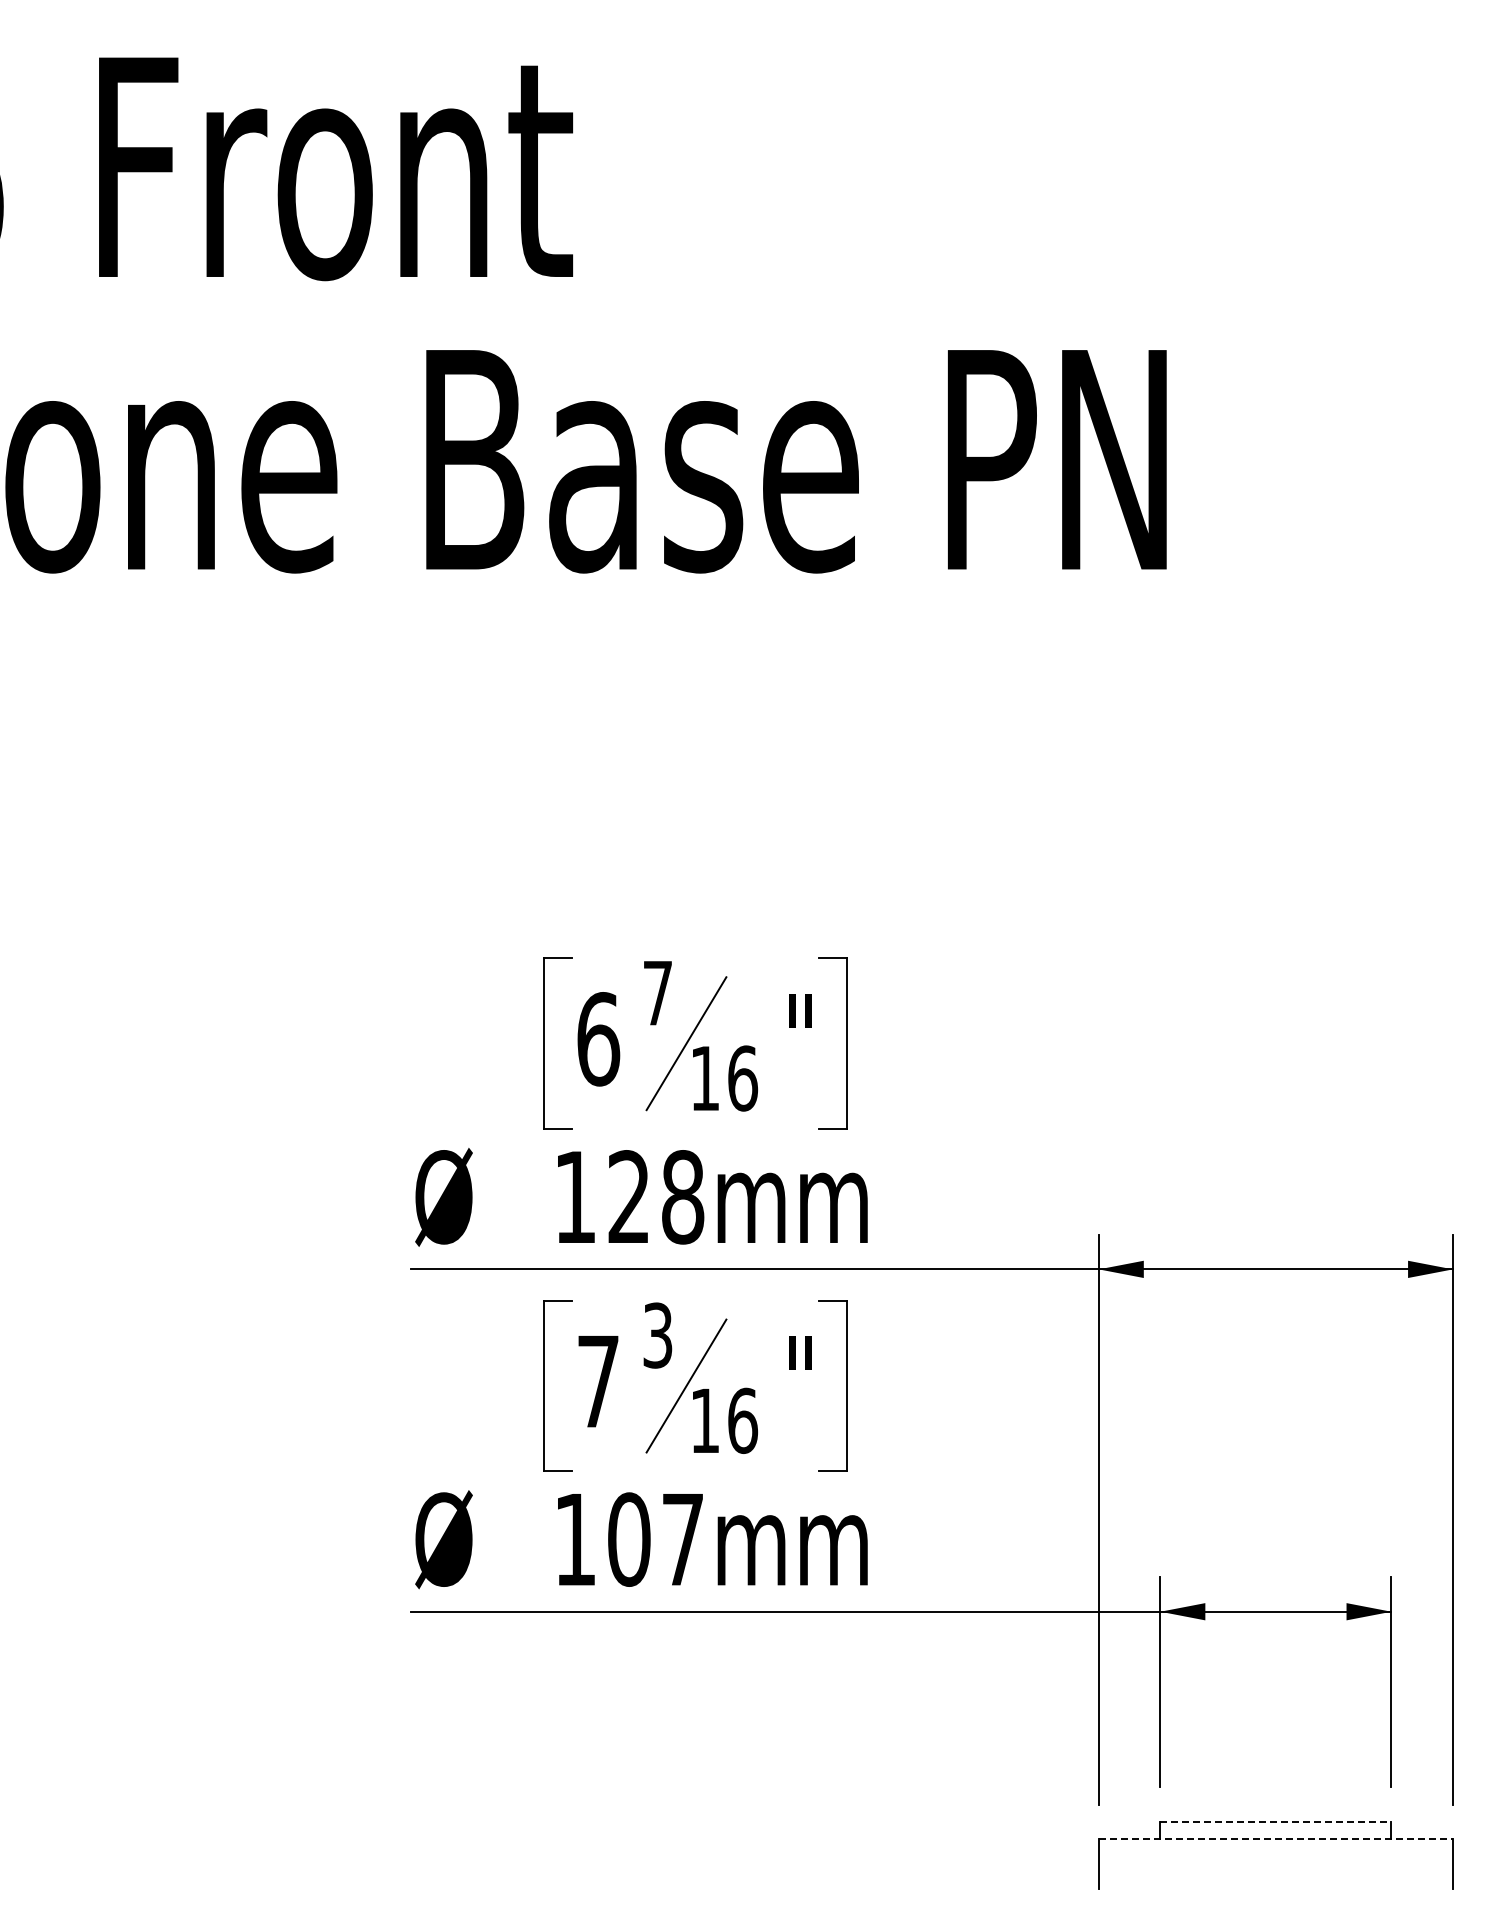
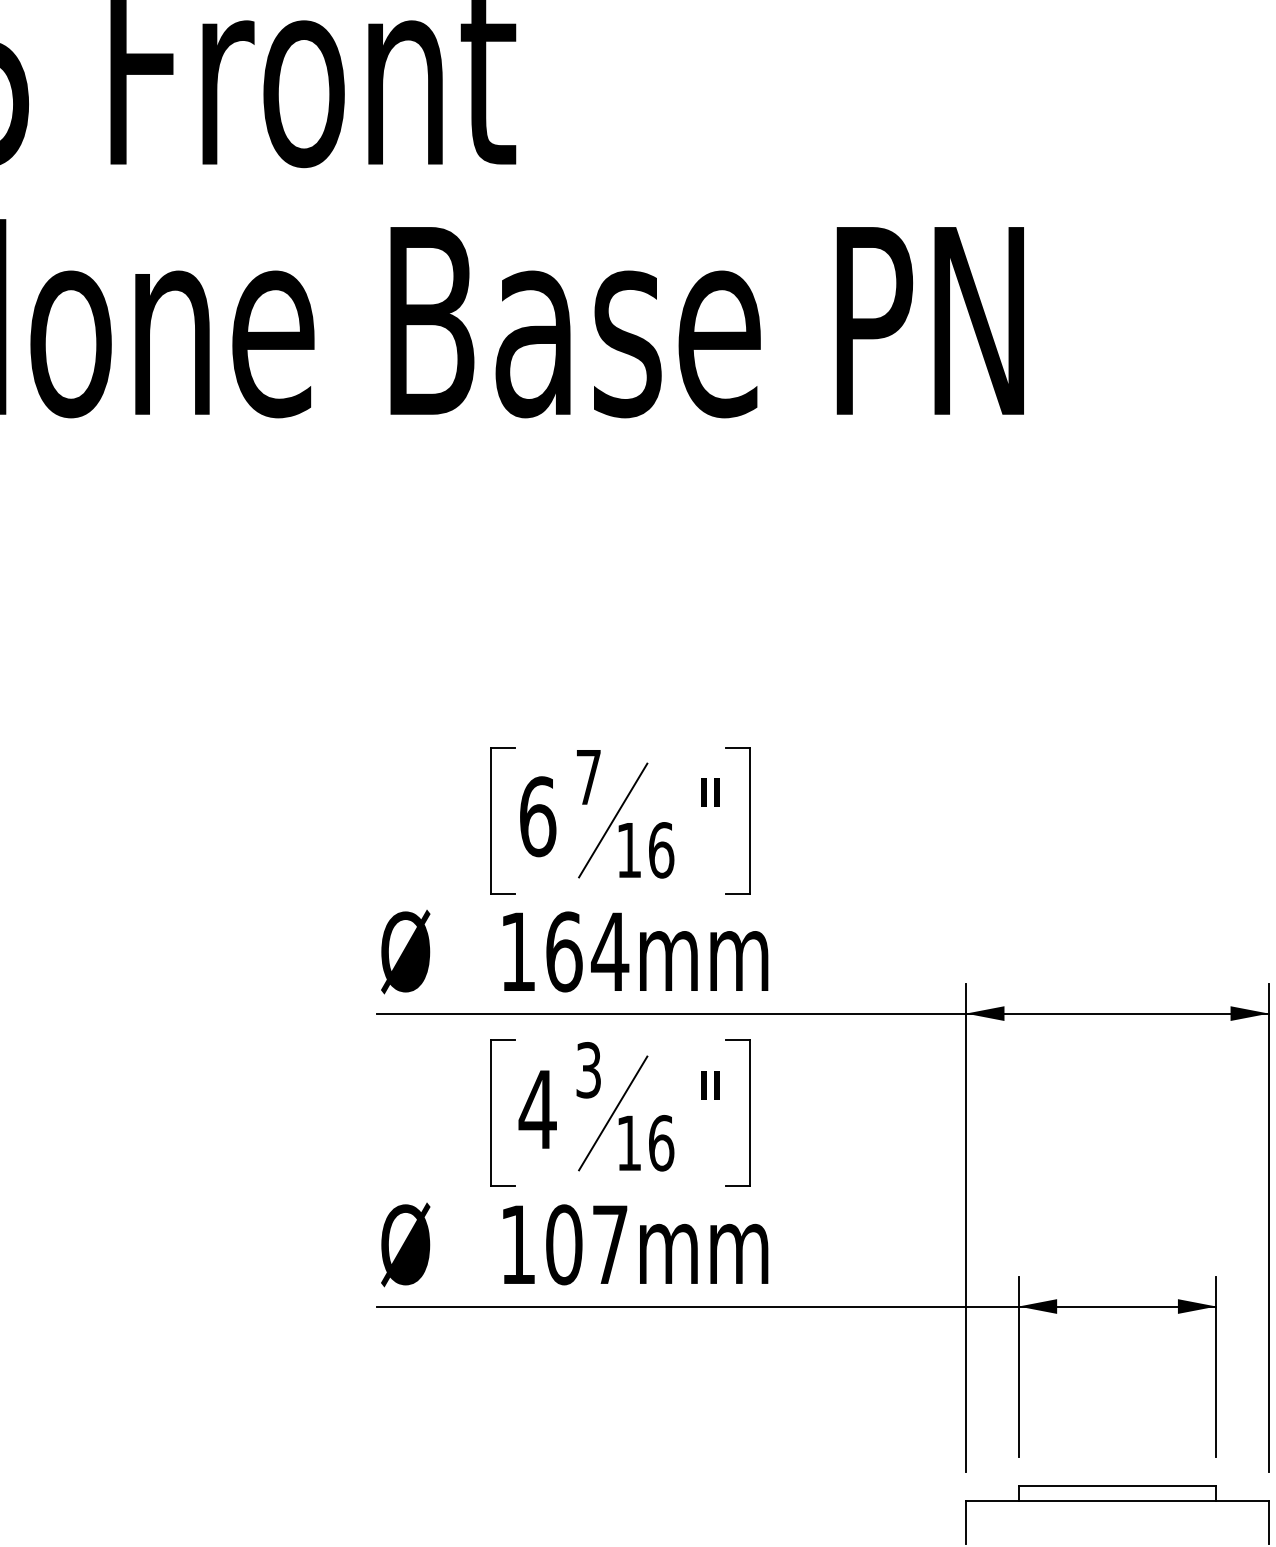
text: (656, 1197) -> (587, 952), 128mm -> 164mm
text: (597, 1381) -> (537, 1109), 7 -> 4
line: (1276, 1822) -> (1118, 1486), dashed -> solid
line: (1276, 1839) -> (1118, 1501), dashed -> solid

